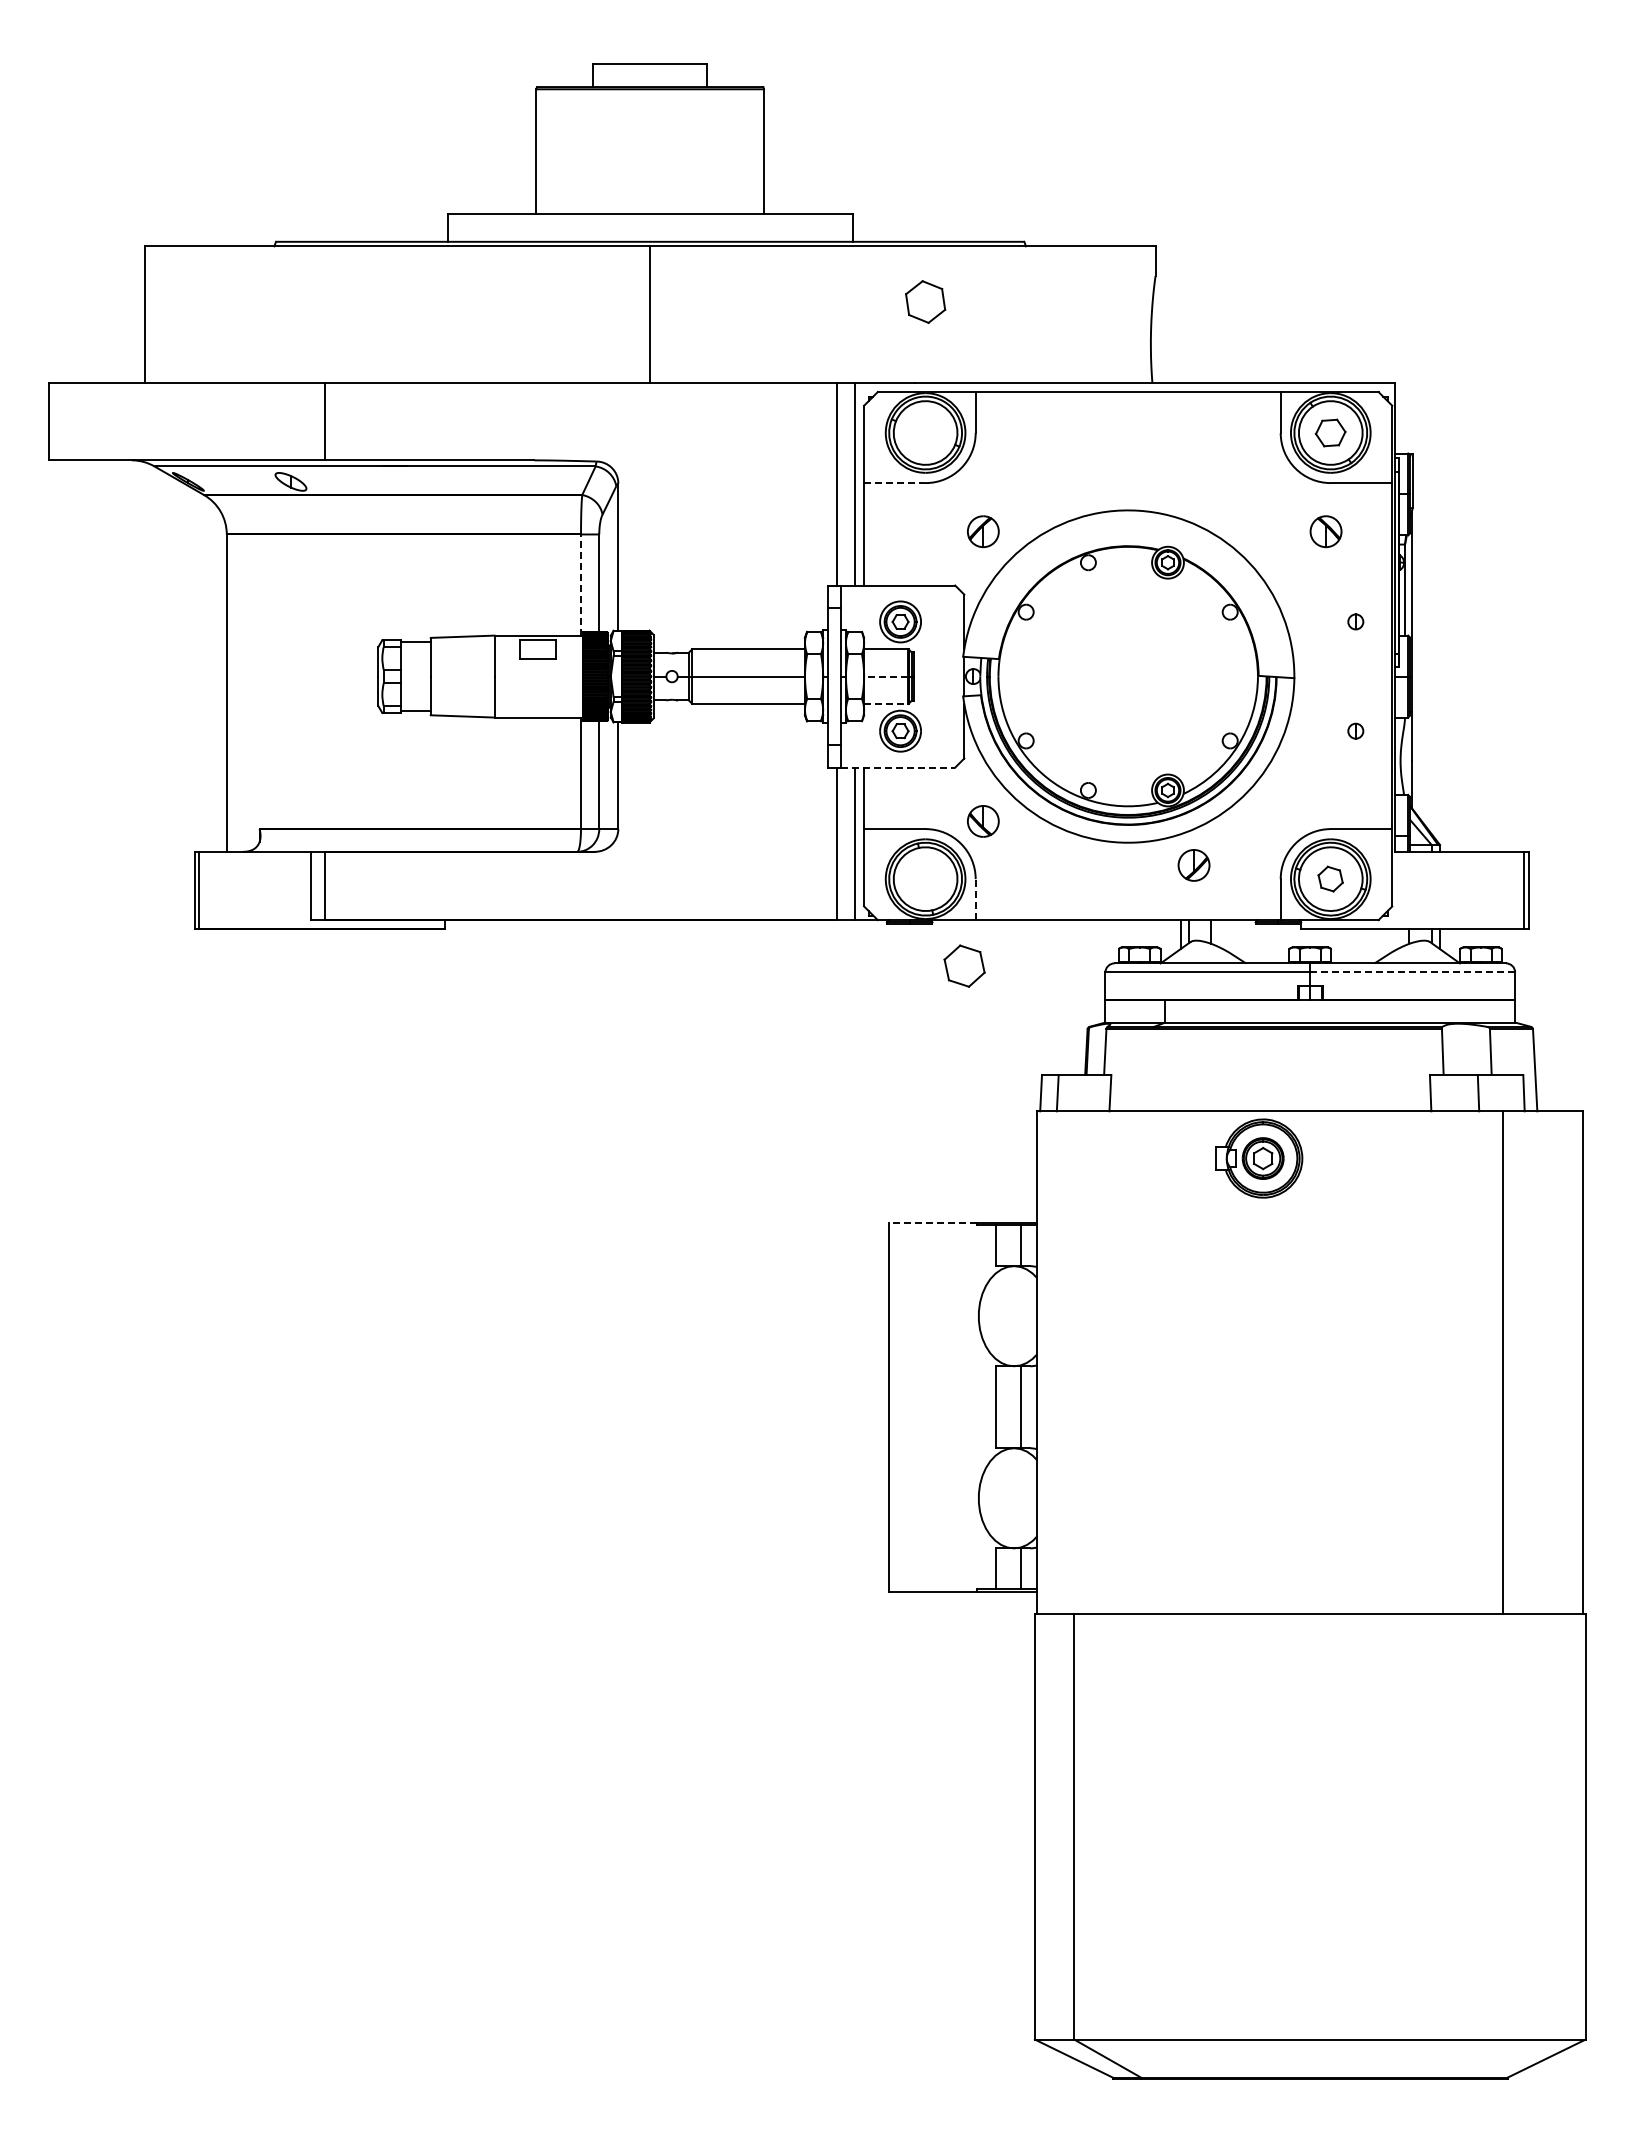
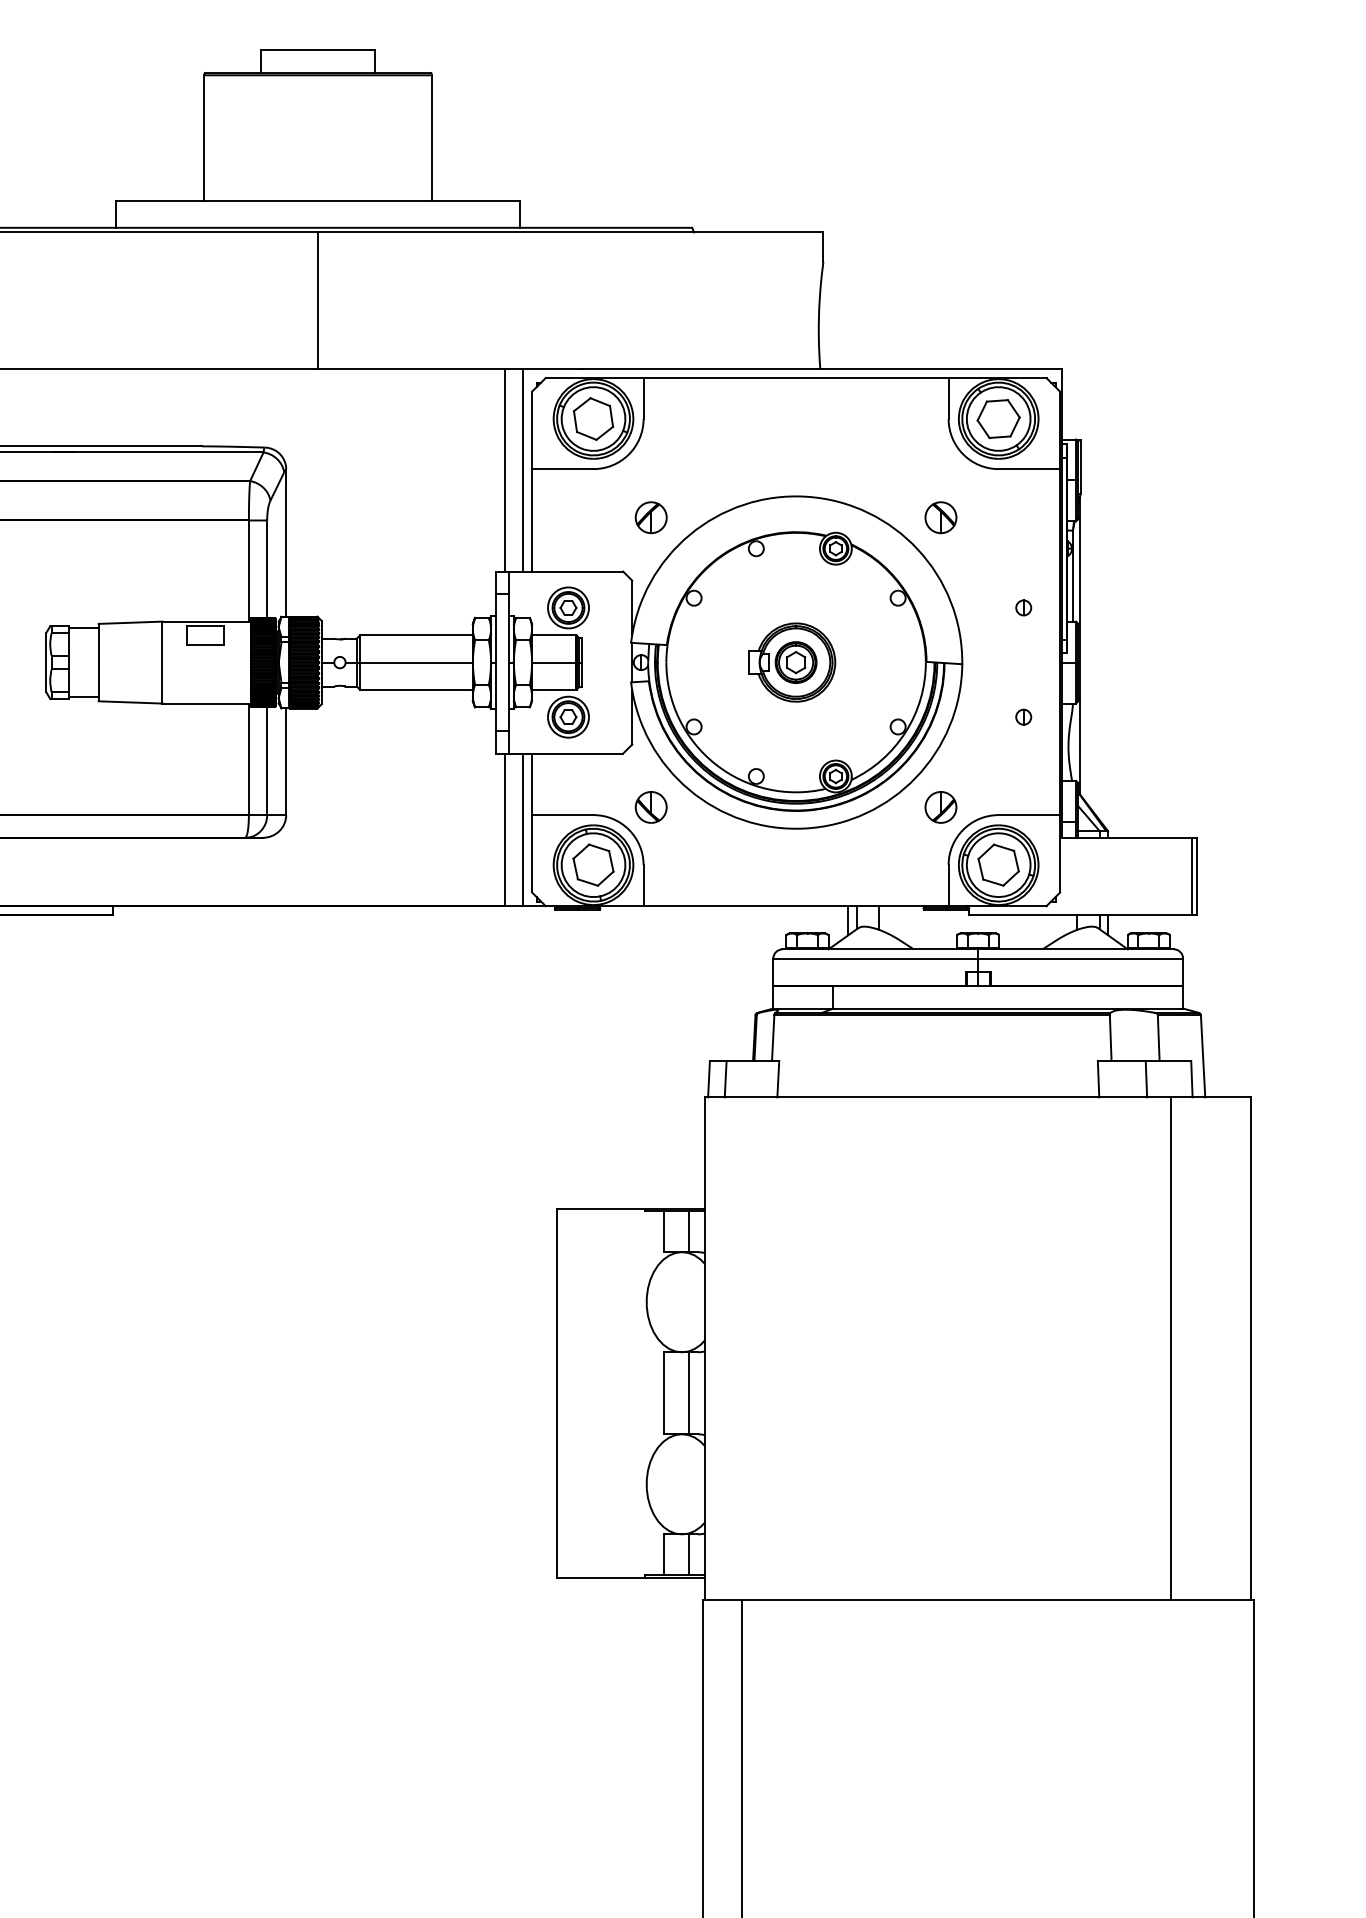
part: (925, 301) -> (593, 418), moved
part: (1330, 432) -> (998, 418), size x1.43
line: (894, 483) -> (562, 469), dashed -> solid
part: (1325, 531) -> (940, 517), moved
line: (581, 585) -> (249, 571), dashed -> solid
line: (885, 676) -> (553, 662), dashed -> solid
line: (886, 703) -> (554, 689), dashed -> solid
line: (898, 767) -> (566, 753), dashed -> solid
part: (1193, 865) -> (940, 807), moved
part: (1330, 878) -> (998, 864), size x1.67
line: (975, 899) -> (643, 885), dashed -> solid
part: (964, 965) -> (593, 864), moved
line: (1413, 972) -> (1081, 958), dashed -> solid
part: (1259, 1158) -> (792, 662), moved
line: (932, 1222) -> (600, 1208), dashed -> solid

